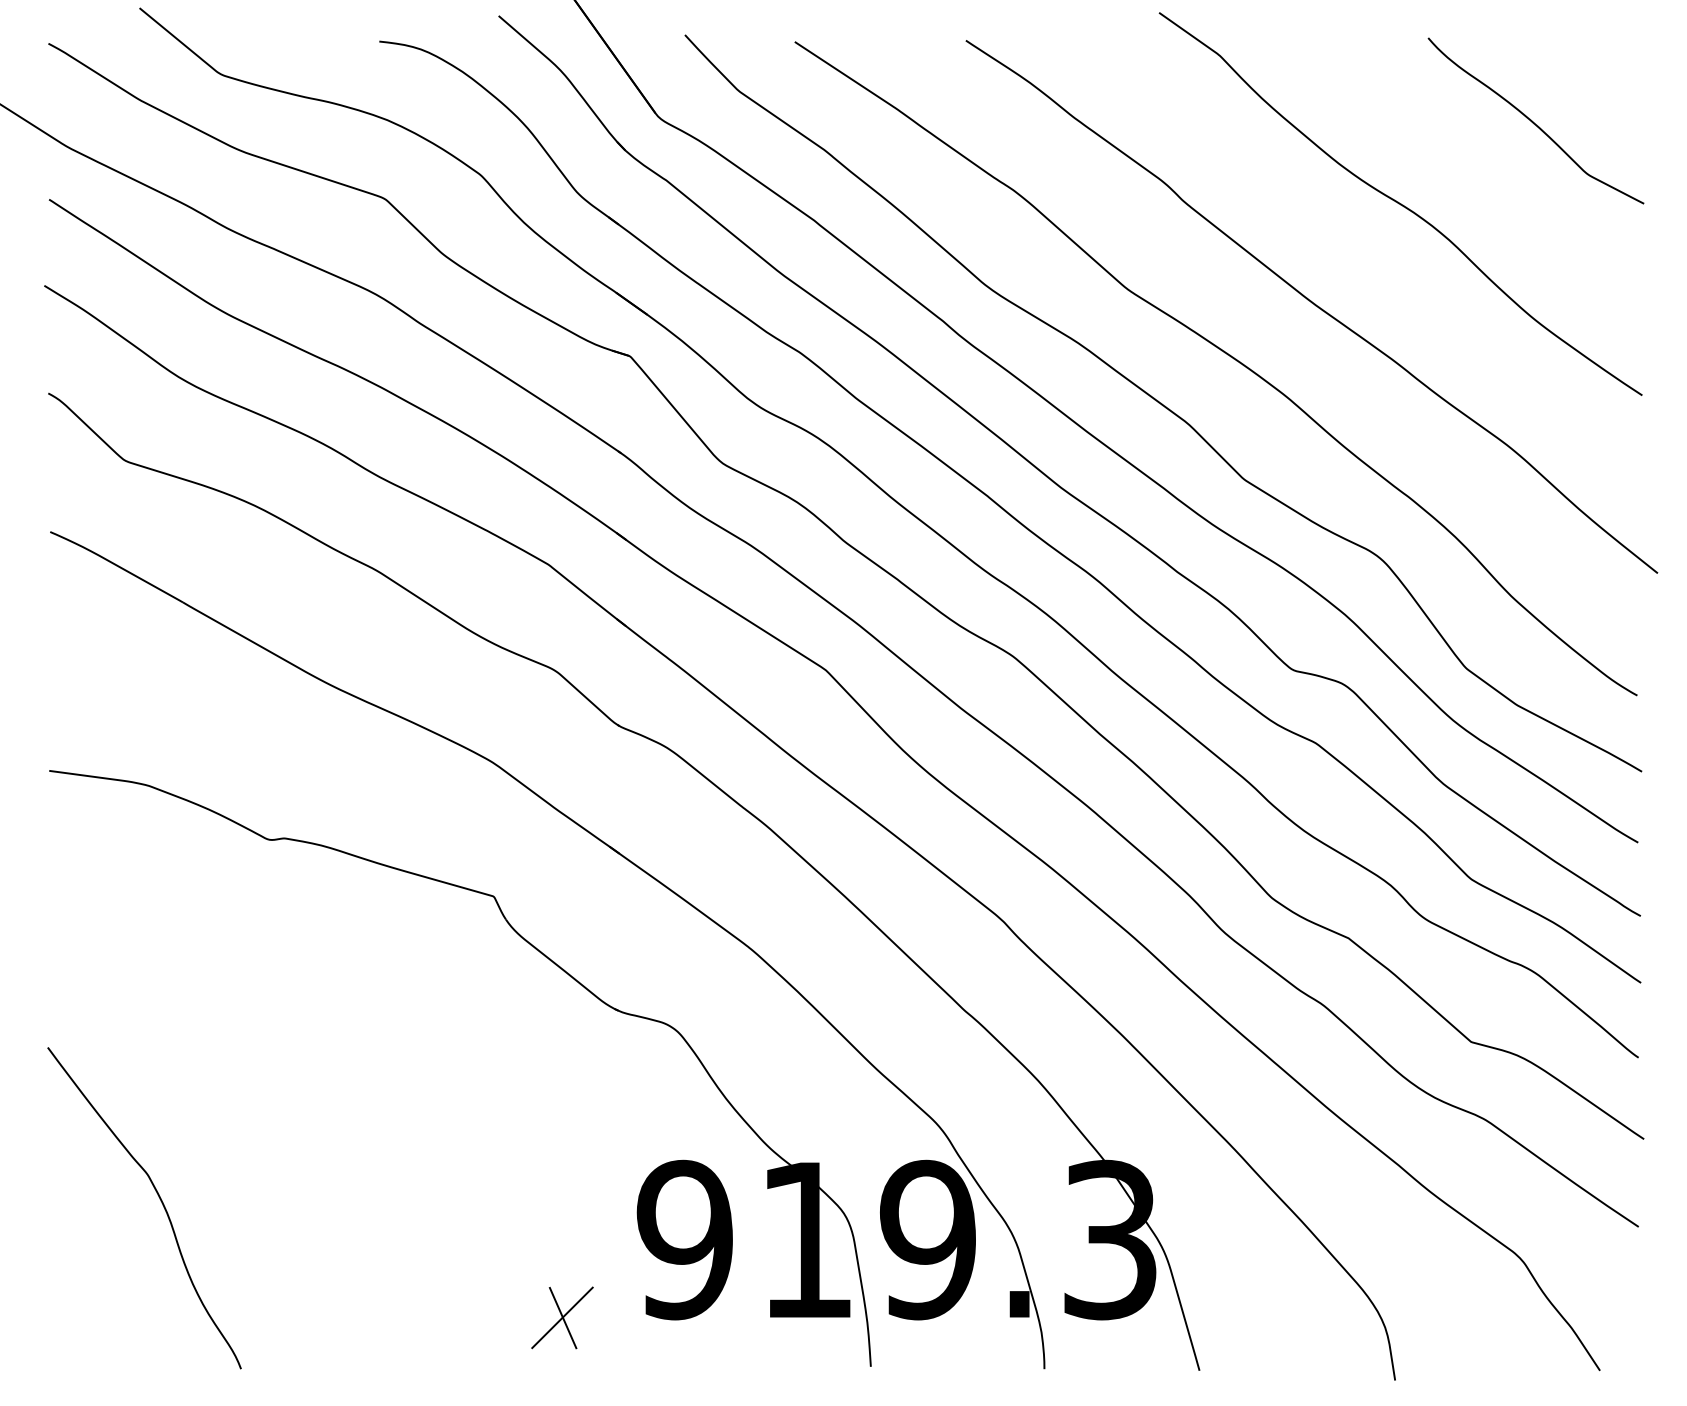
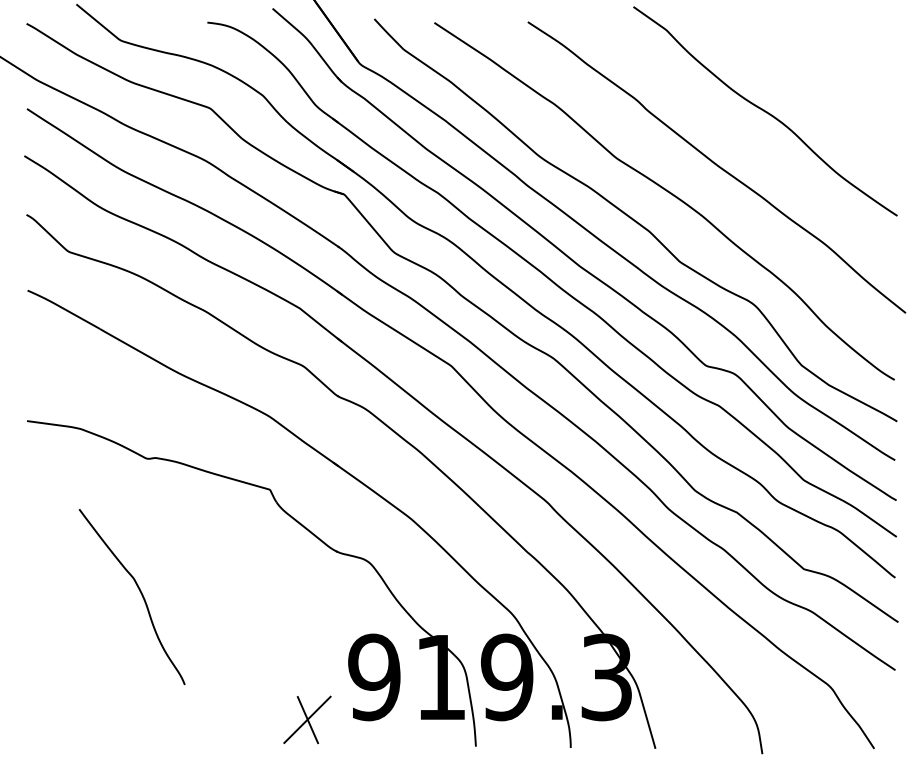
curve: (1534, 121) -> (838, 66), removed
curve: (159, 1201) -> (140, 593), moved
part: (562, 1317) -> (307, 719), size x1.4

